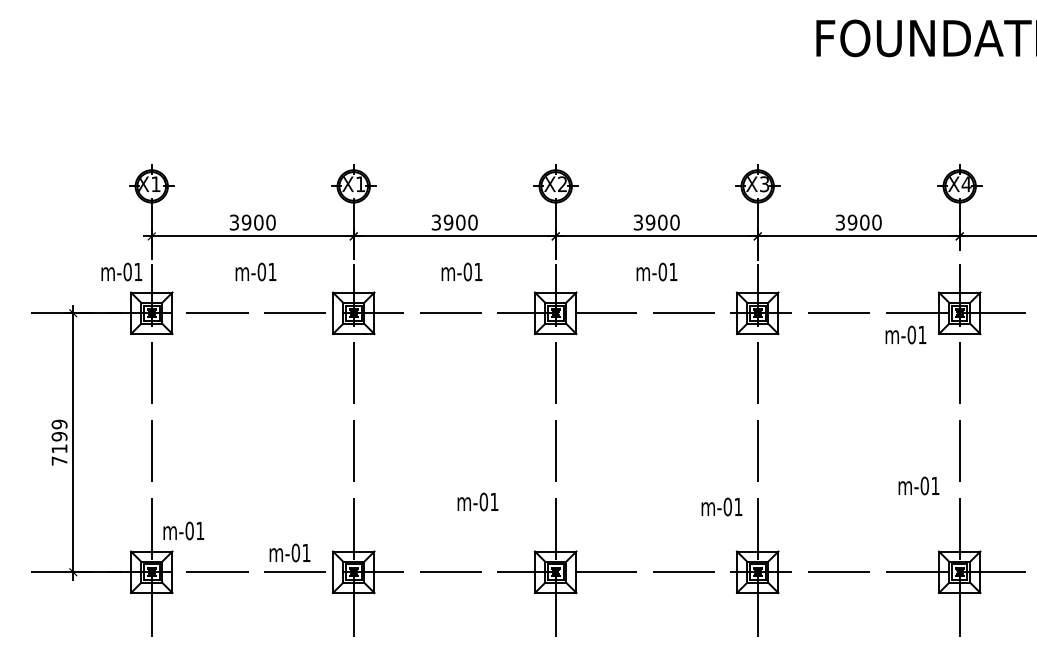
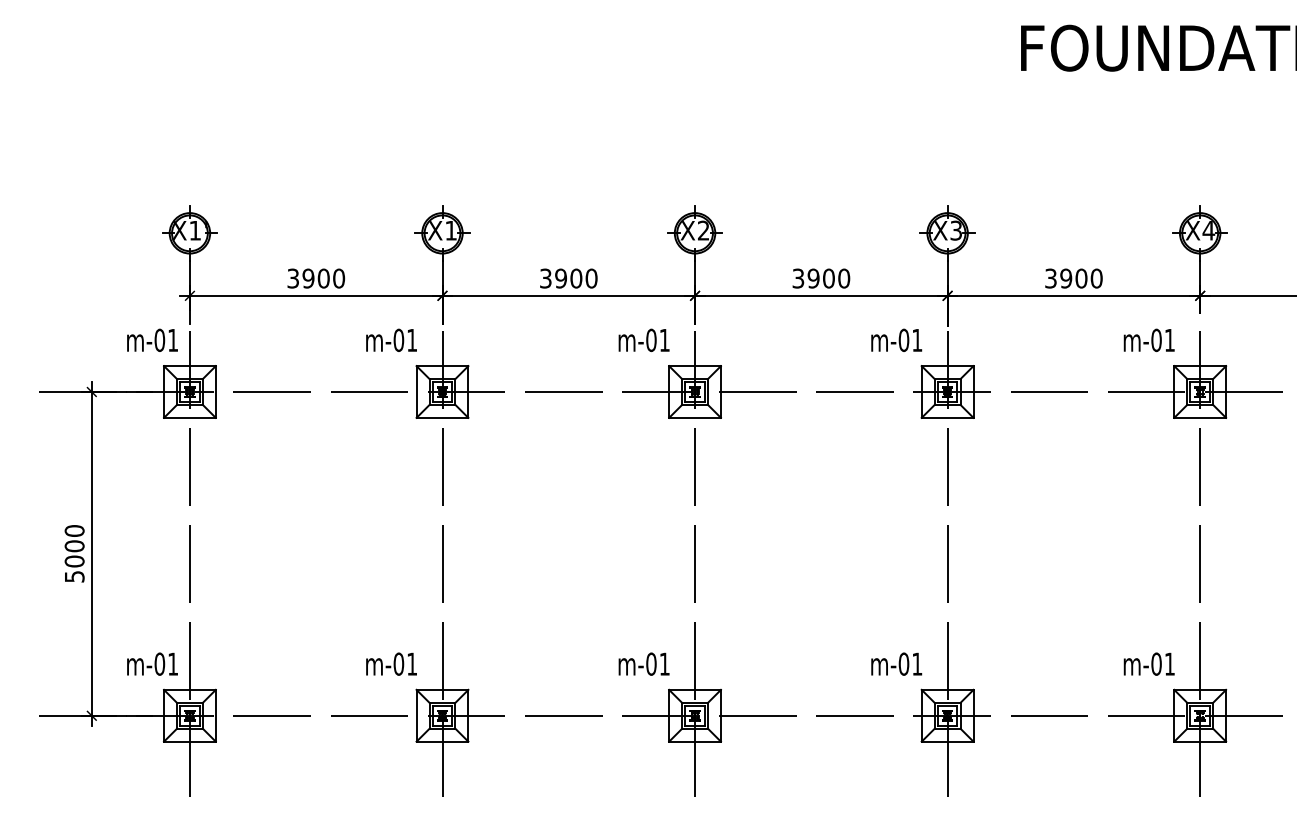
text: (255, 271) -> (390, 339), moved
text: (461, 271) -> (643, 339), moved
text: (656, 271) -> (896, 339), moved
text: (905, 334) -> (1148, 339), moved
text: (59, 442) -> (74, 553), 7199 -> 5000
text: (918, 485) -> (1148, 663), moved
text: (477, 501) -> (643, 663), moved
text: (721, 506) -> (896, 663), moved
text: (183, 530) -> (152, 663), moved
text: (289, 552) -> (390, 663), moved

